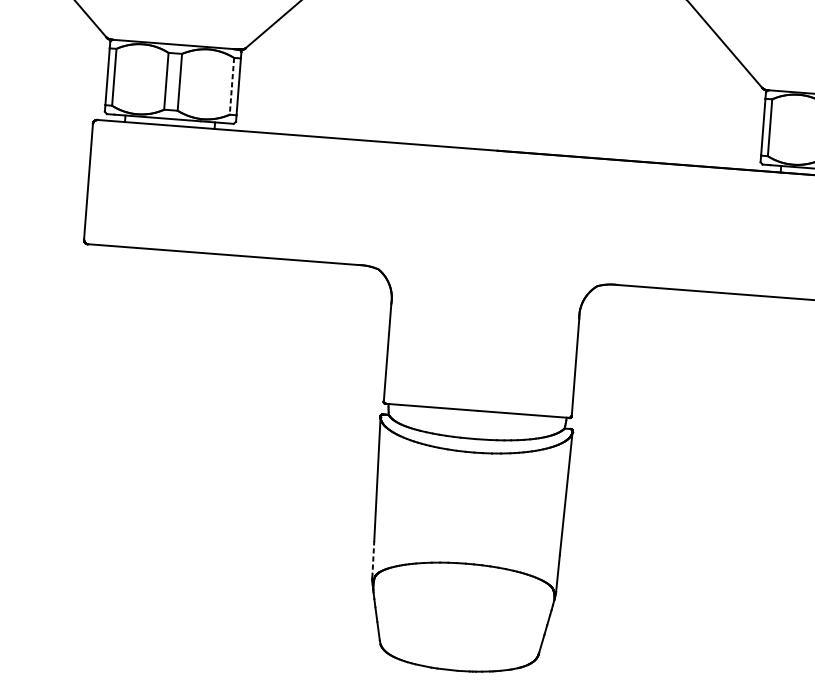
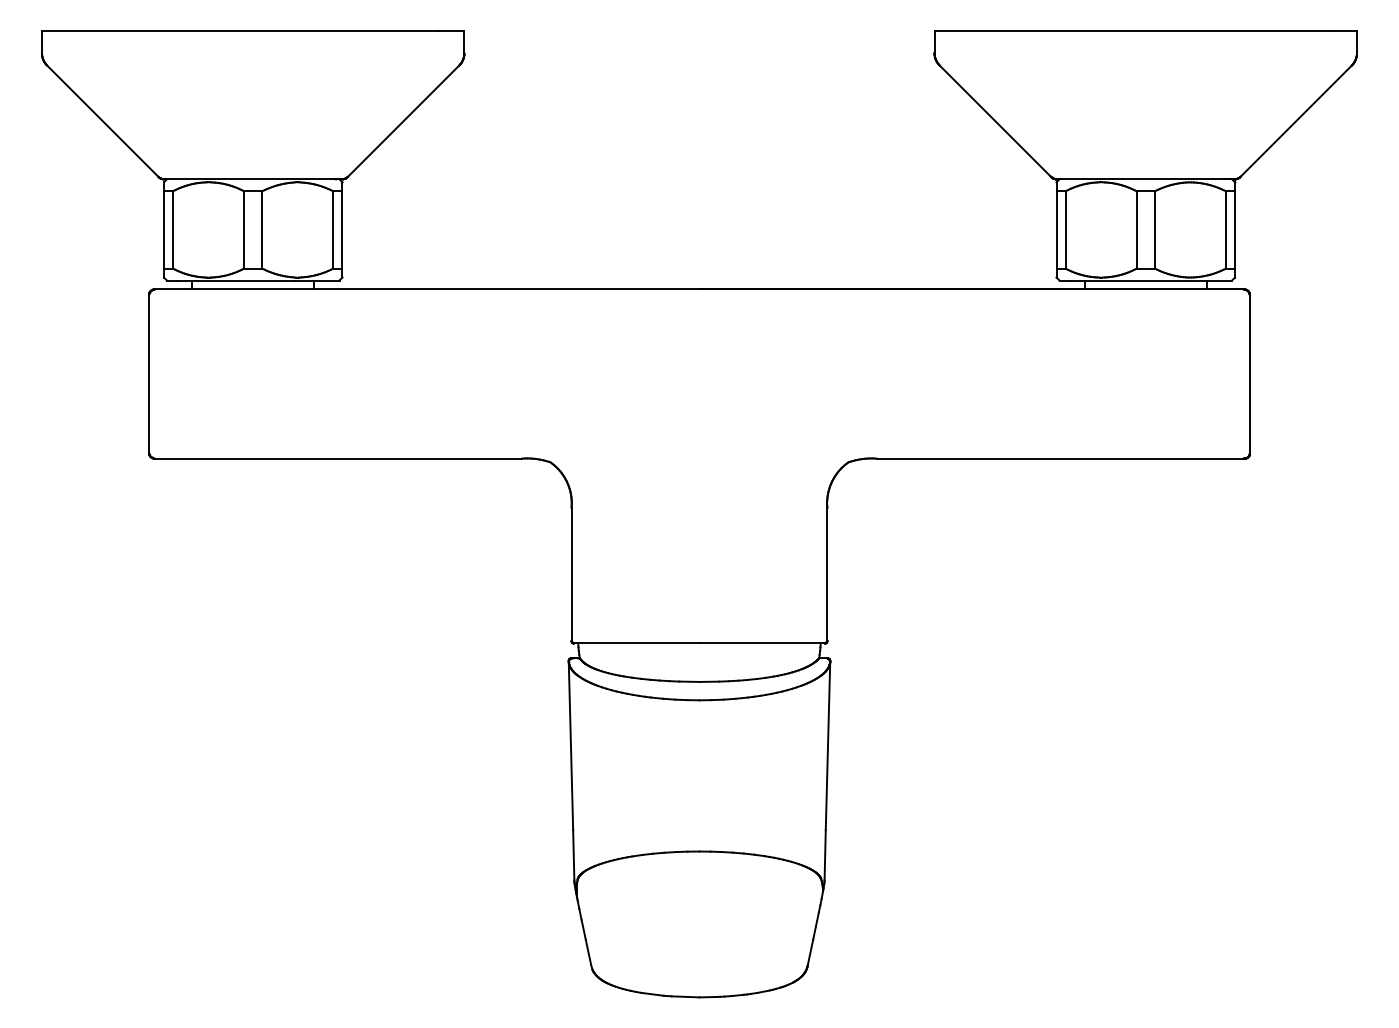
line: (232, 86) -> (333, 229), dashed -> solid
line: (373, 558) -> (573, 854), dashed -> solid

